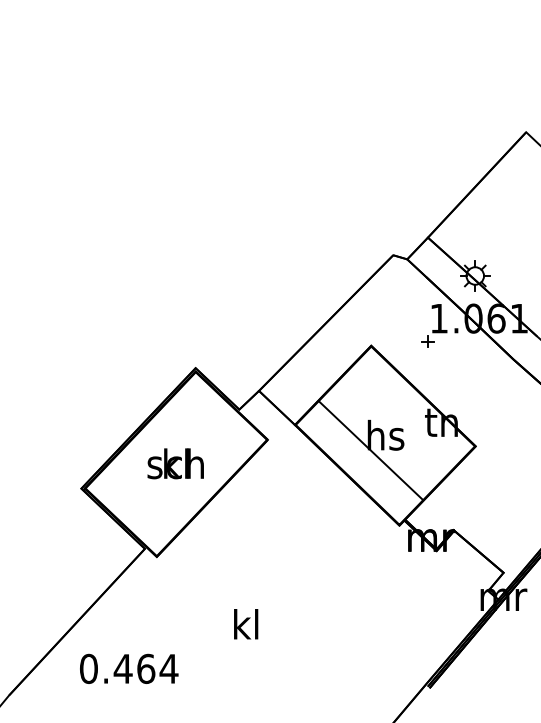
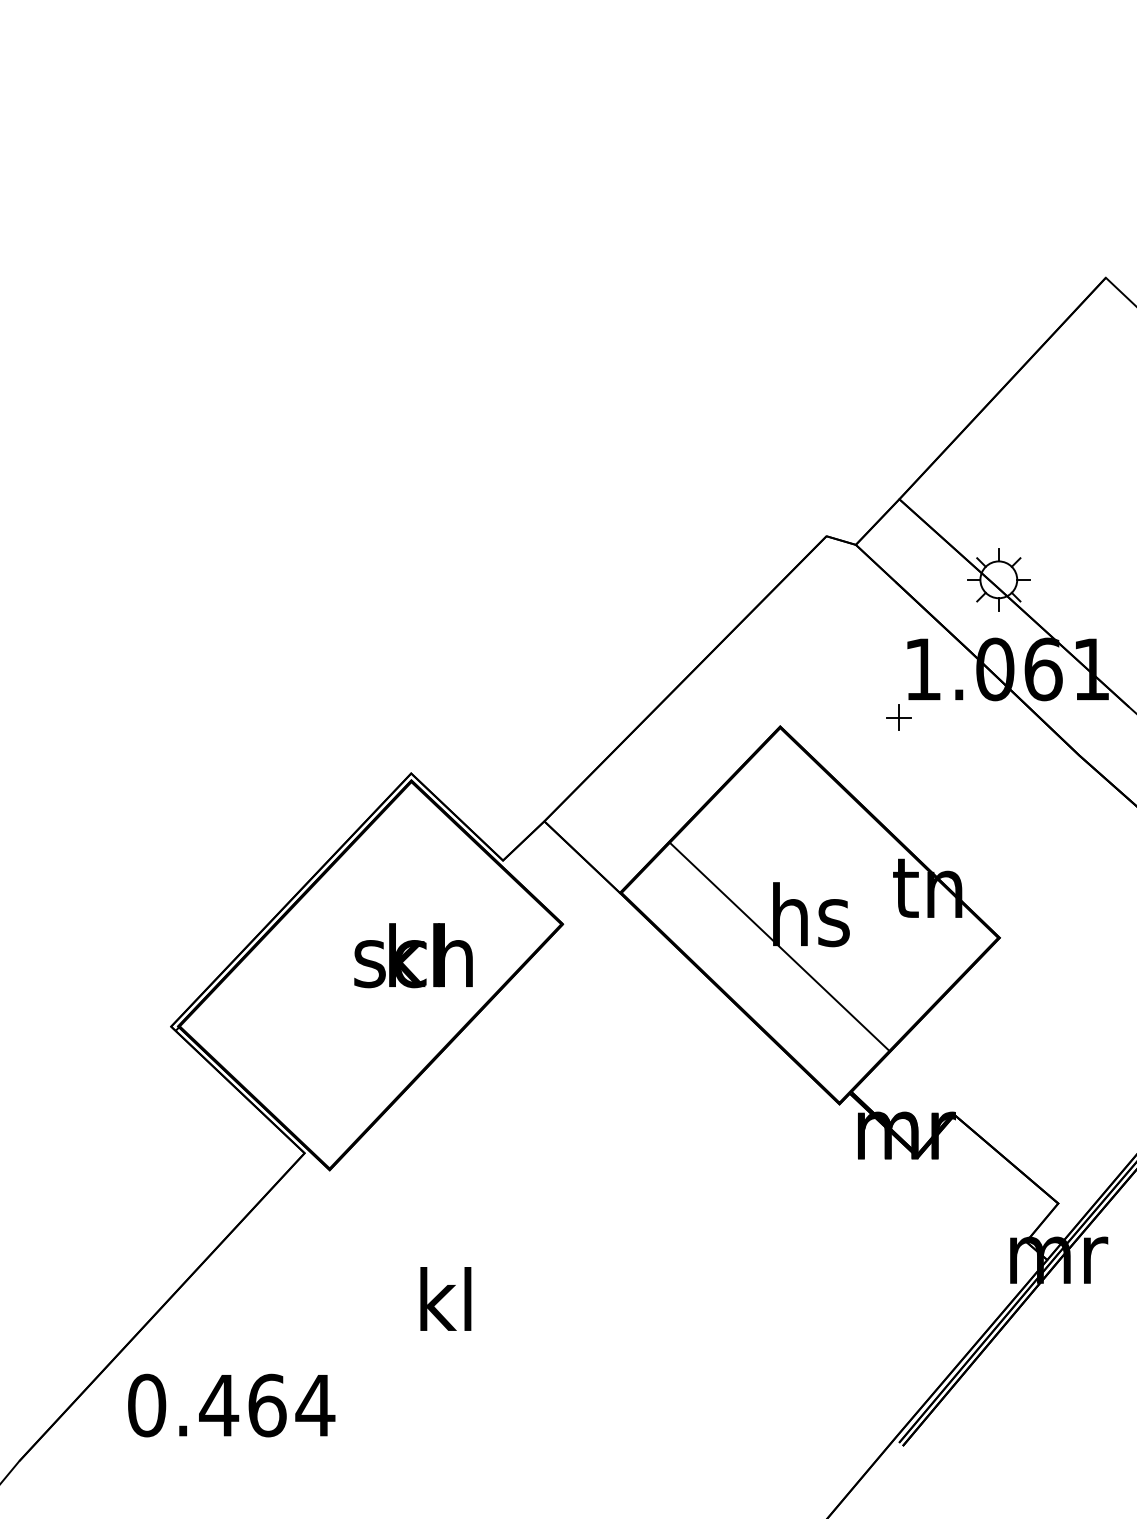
text: (175, 463) -> (412, 954), moved
text: (246, 624) -> (446, 1299), moved
text: (129, 668) -> (232, 1404), moved

